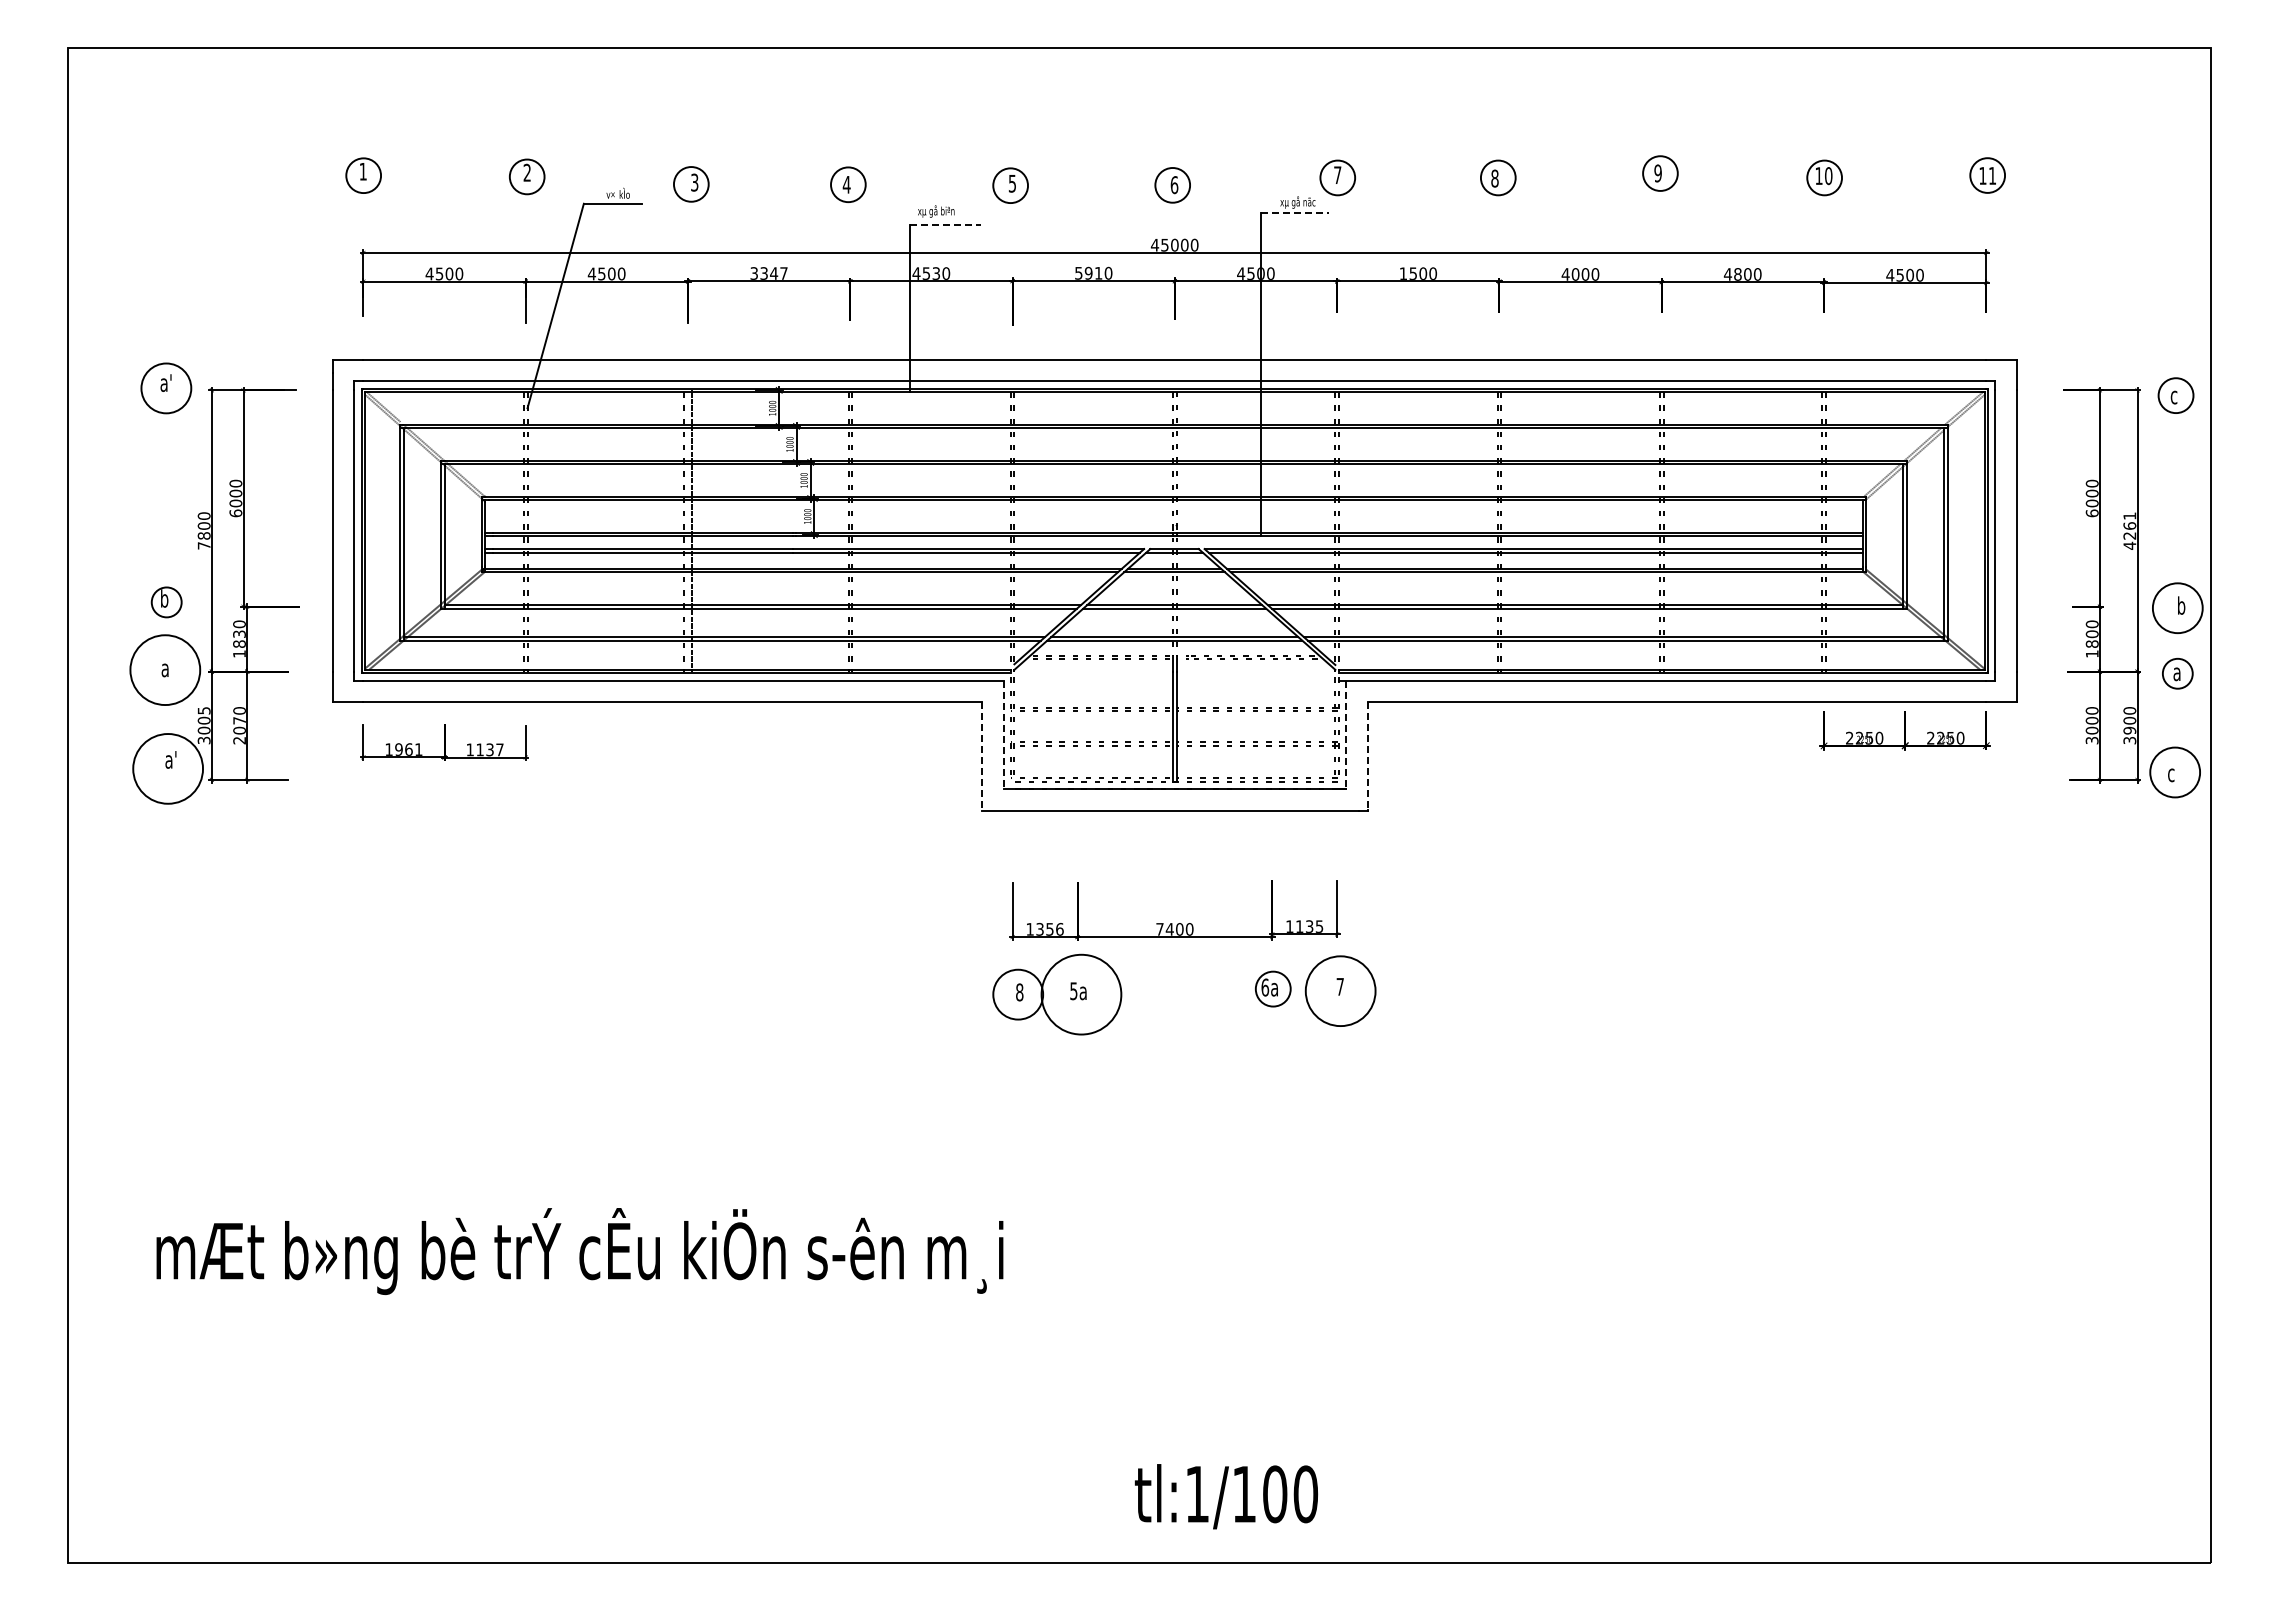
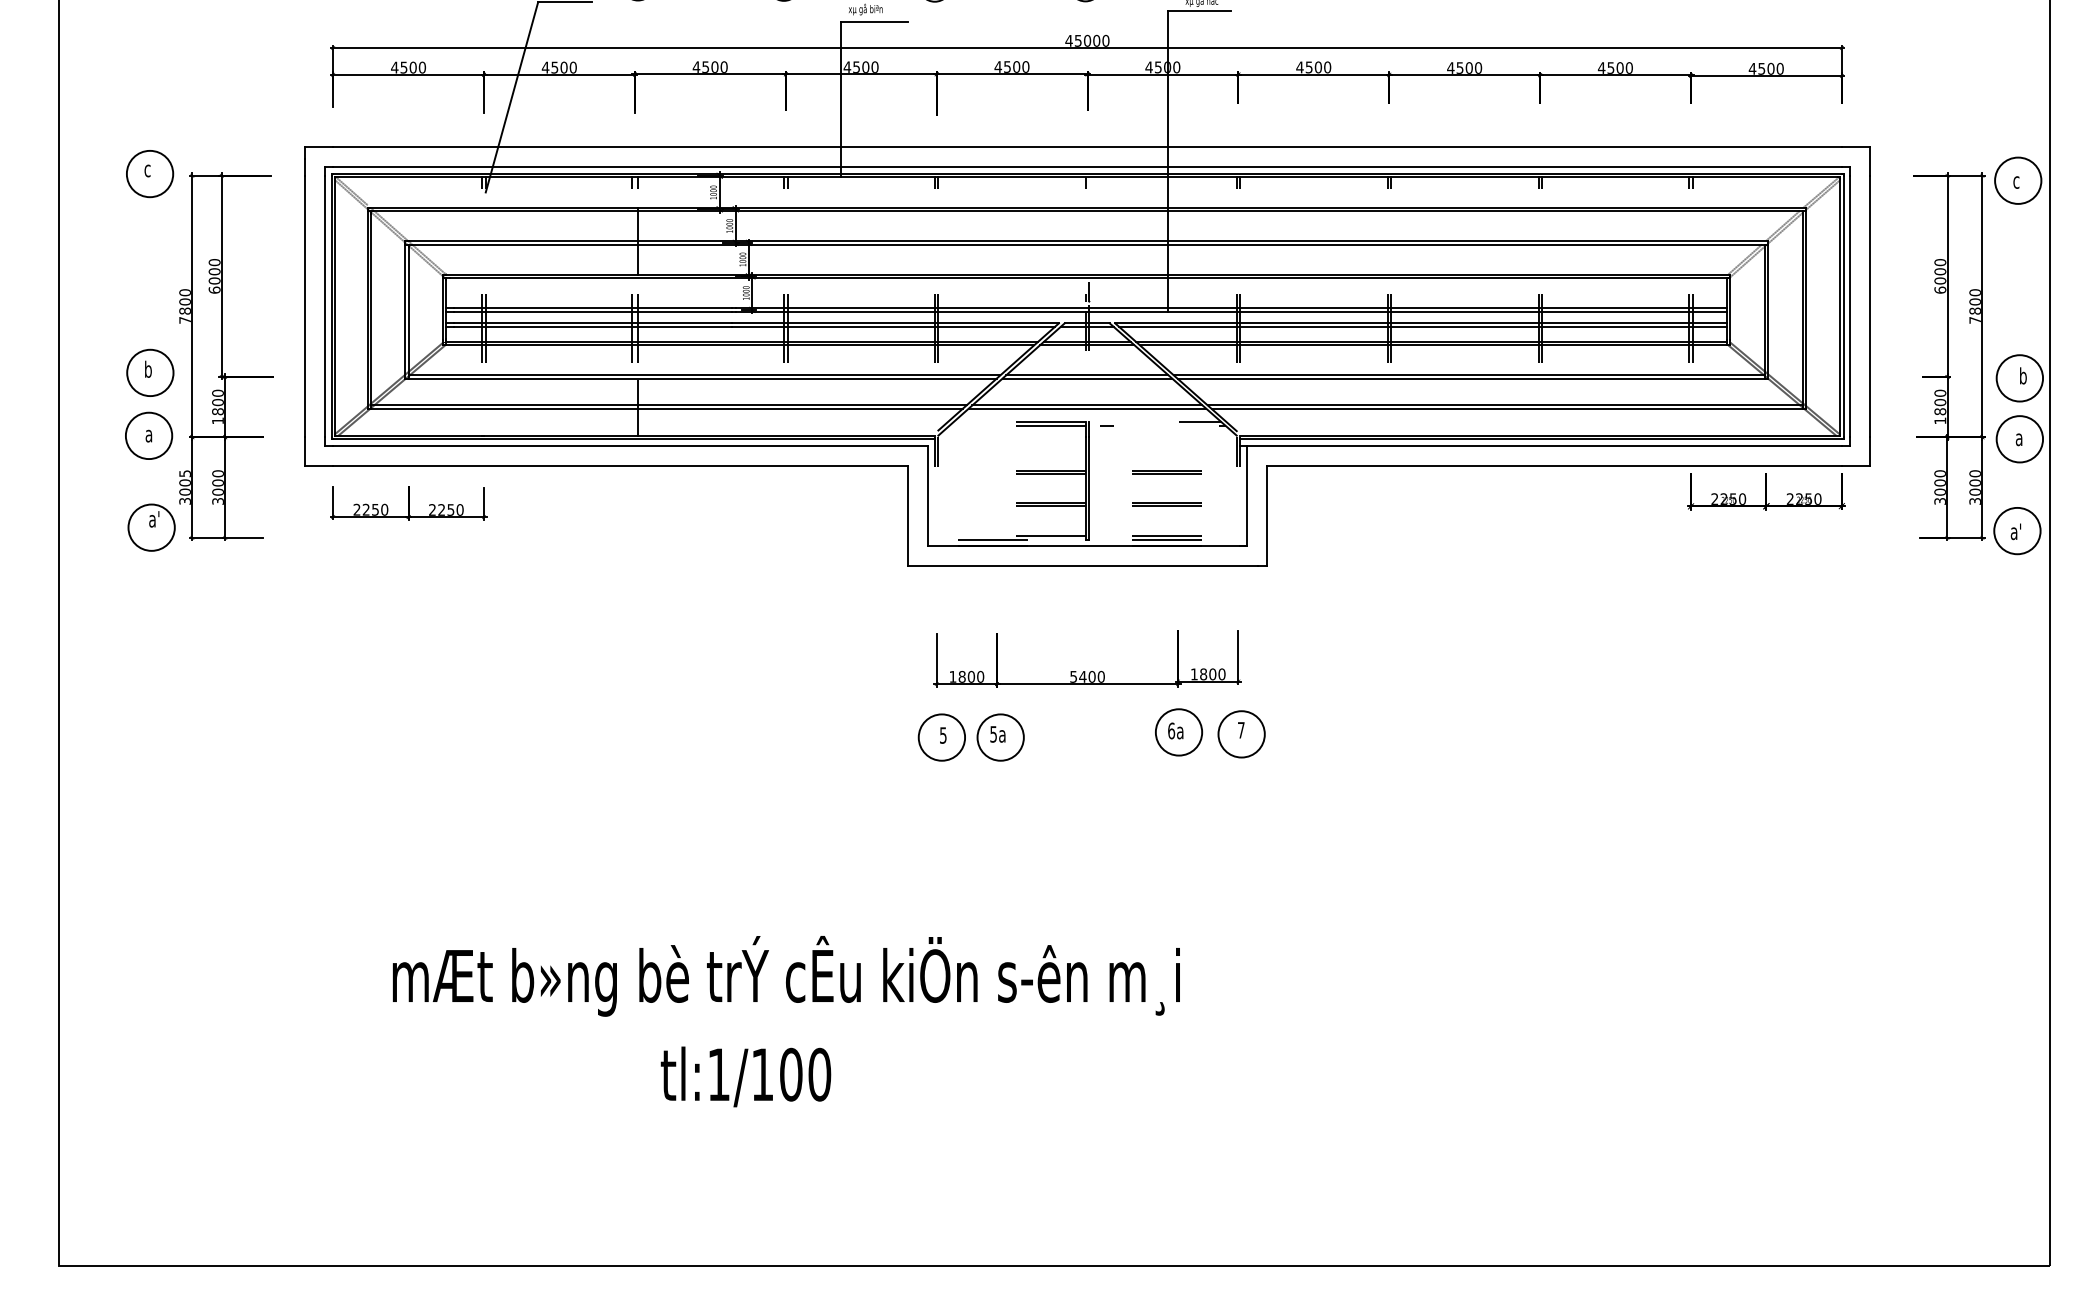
line: (1295, 213) -> (1199, 11), dashed -> solid
line: (945, 225) -> (874, 22), dashed -> solid
text: (1088, 272) -> (1007, 66), 5910 -> 4500
text: (768, 273) -> (709, 67), 3347 -> 4500
text: (936, 273) -> (865, 67), 4530 -> 4500
text: (1403, 273) -> (1300, 67), 1500 -> 4500
text: (1575, 274) -> (1459, 68), 4000 -> 4500
text: (1737, 274) -> (1610, 68), 4800 -> 4500
text: (165, 382) -> (149, 168), a' -> c
circle: (2175, 395) -> (2017, 180), size x1.43
text: (2129, 530) -> (1974, 306), 4261 -> 7800
circle: (166, 602) -> (150, 373), size x1.67
text: (239, 634) -> (218, 402), 1830 -> 1800
circle: (165, 670) -> (149, 436), size x0.71
circle: (2177, 673) -> (2019, 439), size x1.67
text: (239, 730) -> (218, 492), 2070 -> 3000
text: (2129, 730) -> (1974, 492), 3900 -> 3000
line: (1003, 735) -> (928, 496), dashed -> solid
line: (1346, 735) -> (1247, 496), dashed -> solid
text: (403, 749) -> (370, 509), 1961 -> 2250
text: (484, 749) -> (445, 509), 1137 -> 2250
line: (1367, 755) -> (1266, 515), dashed -> solid
line: (981, 756) -> (907, 516), dashed -> solid
circle: (168, 768) -> (152, 527), size x0.71
text: (2173, 773) -> (2015, 531), c -> a'
text: (1309, 926) -> (1212, 674), 1135 -> 1800
text: (1049, 929) -> (970, 677), 1356 -> 1800
text: (1159, 929) -> (1073, 677), 7400 -> 5400
circle: (1273, 989) -> (1179, 732), size x1.43
circle: (1340, 991) -> (1241, 734), size x0.71
text: (1019, 992) -> (943, 735), 8 -> 5
circle: (1081, 994) -> (1000, 737), size x0.62
text: (579, 1251) -> (786, 976), moved
text: (1225, 1496) -> (745, 1076), moved

